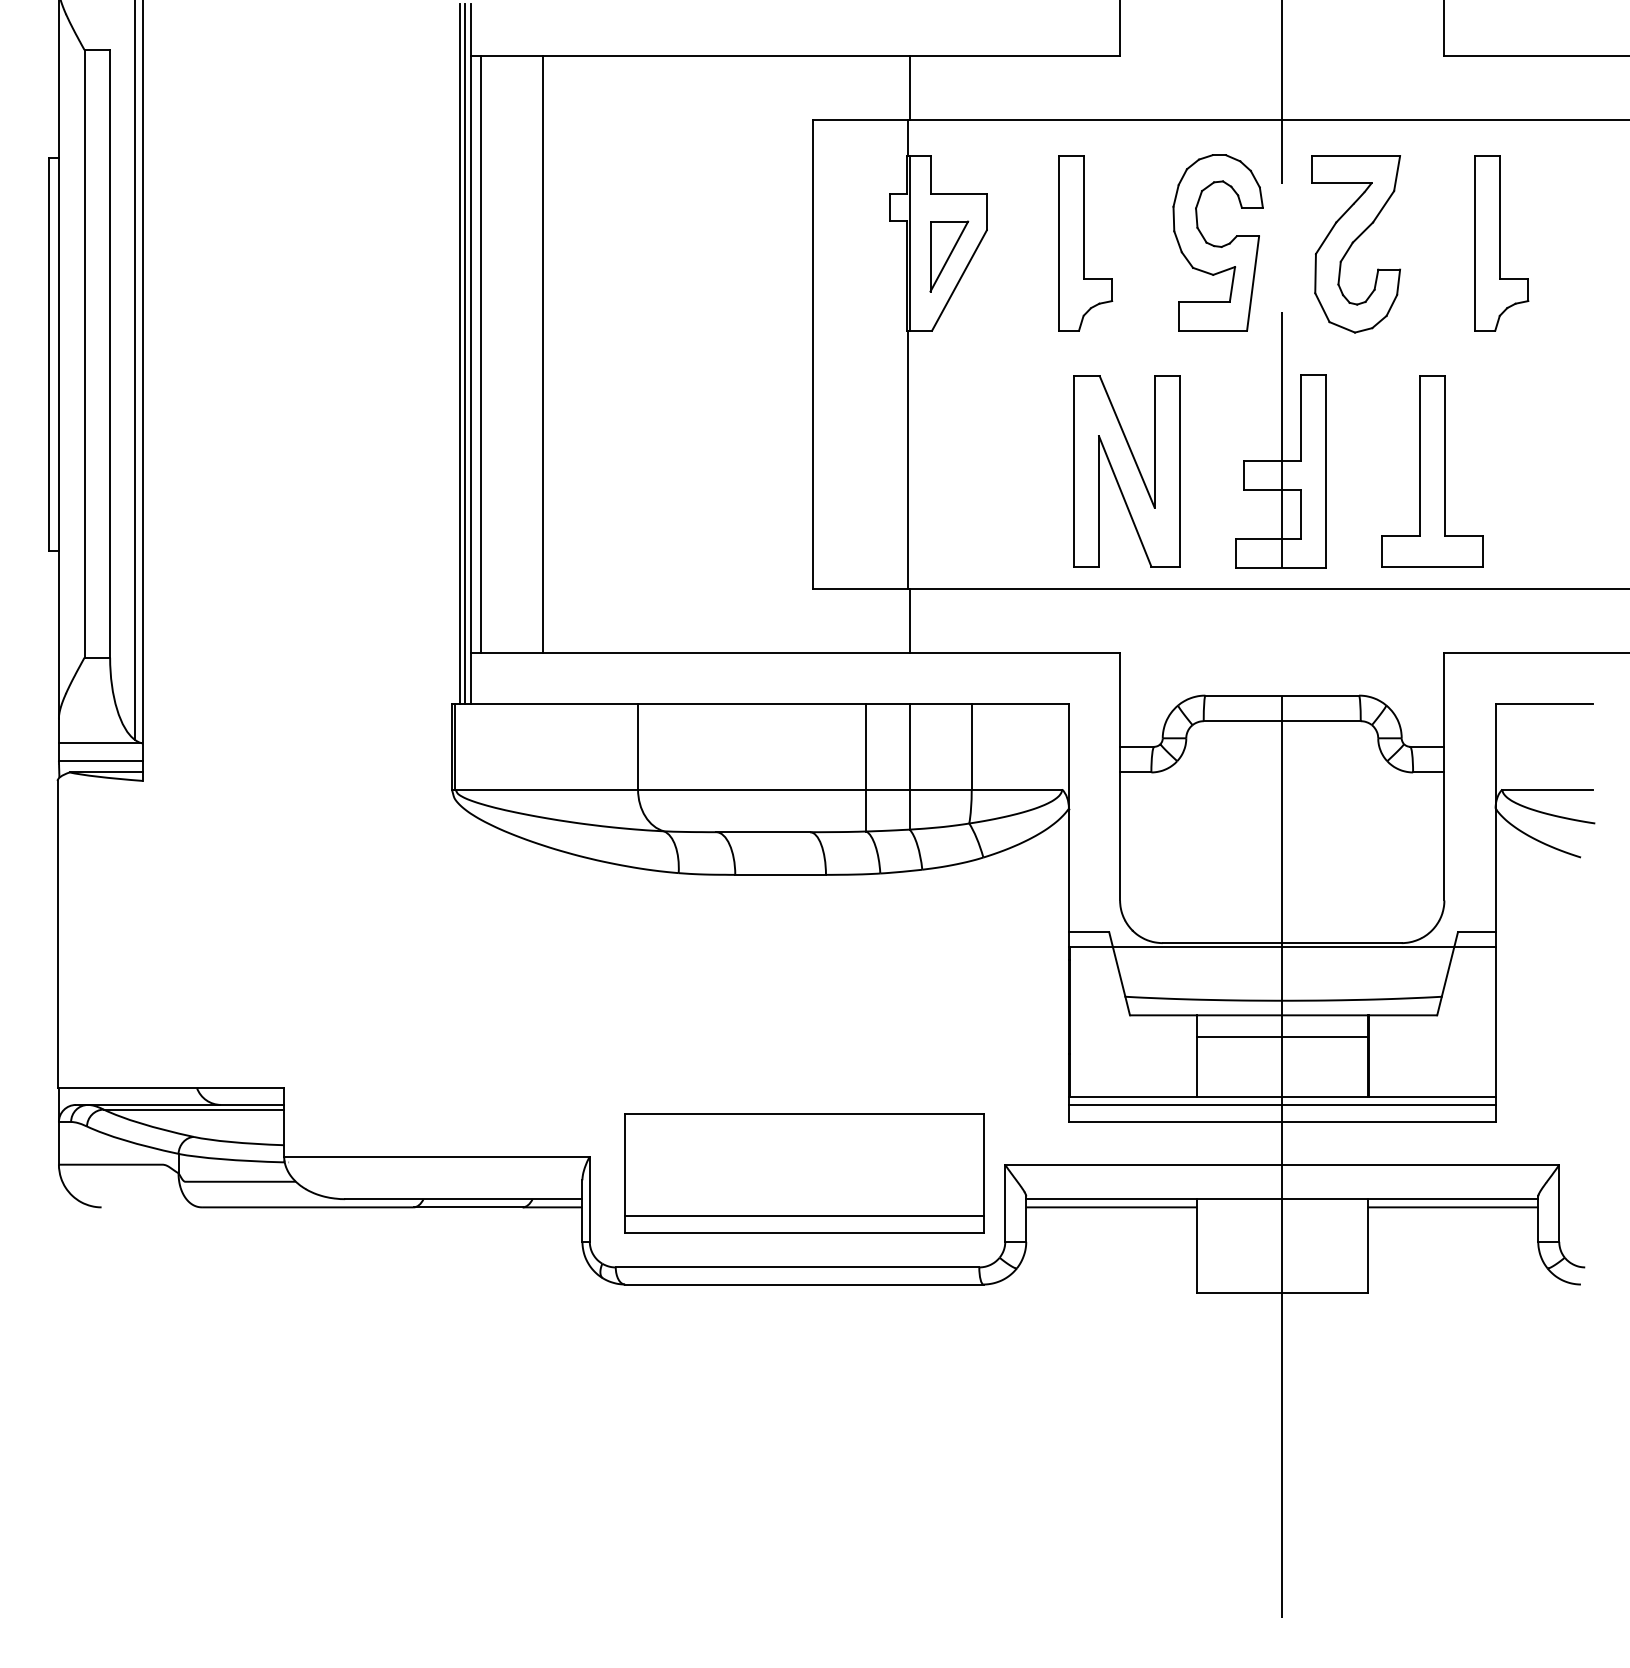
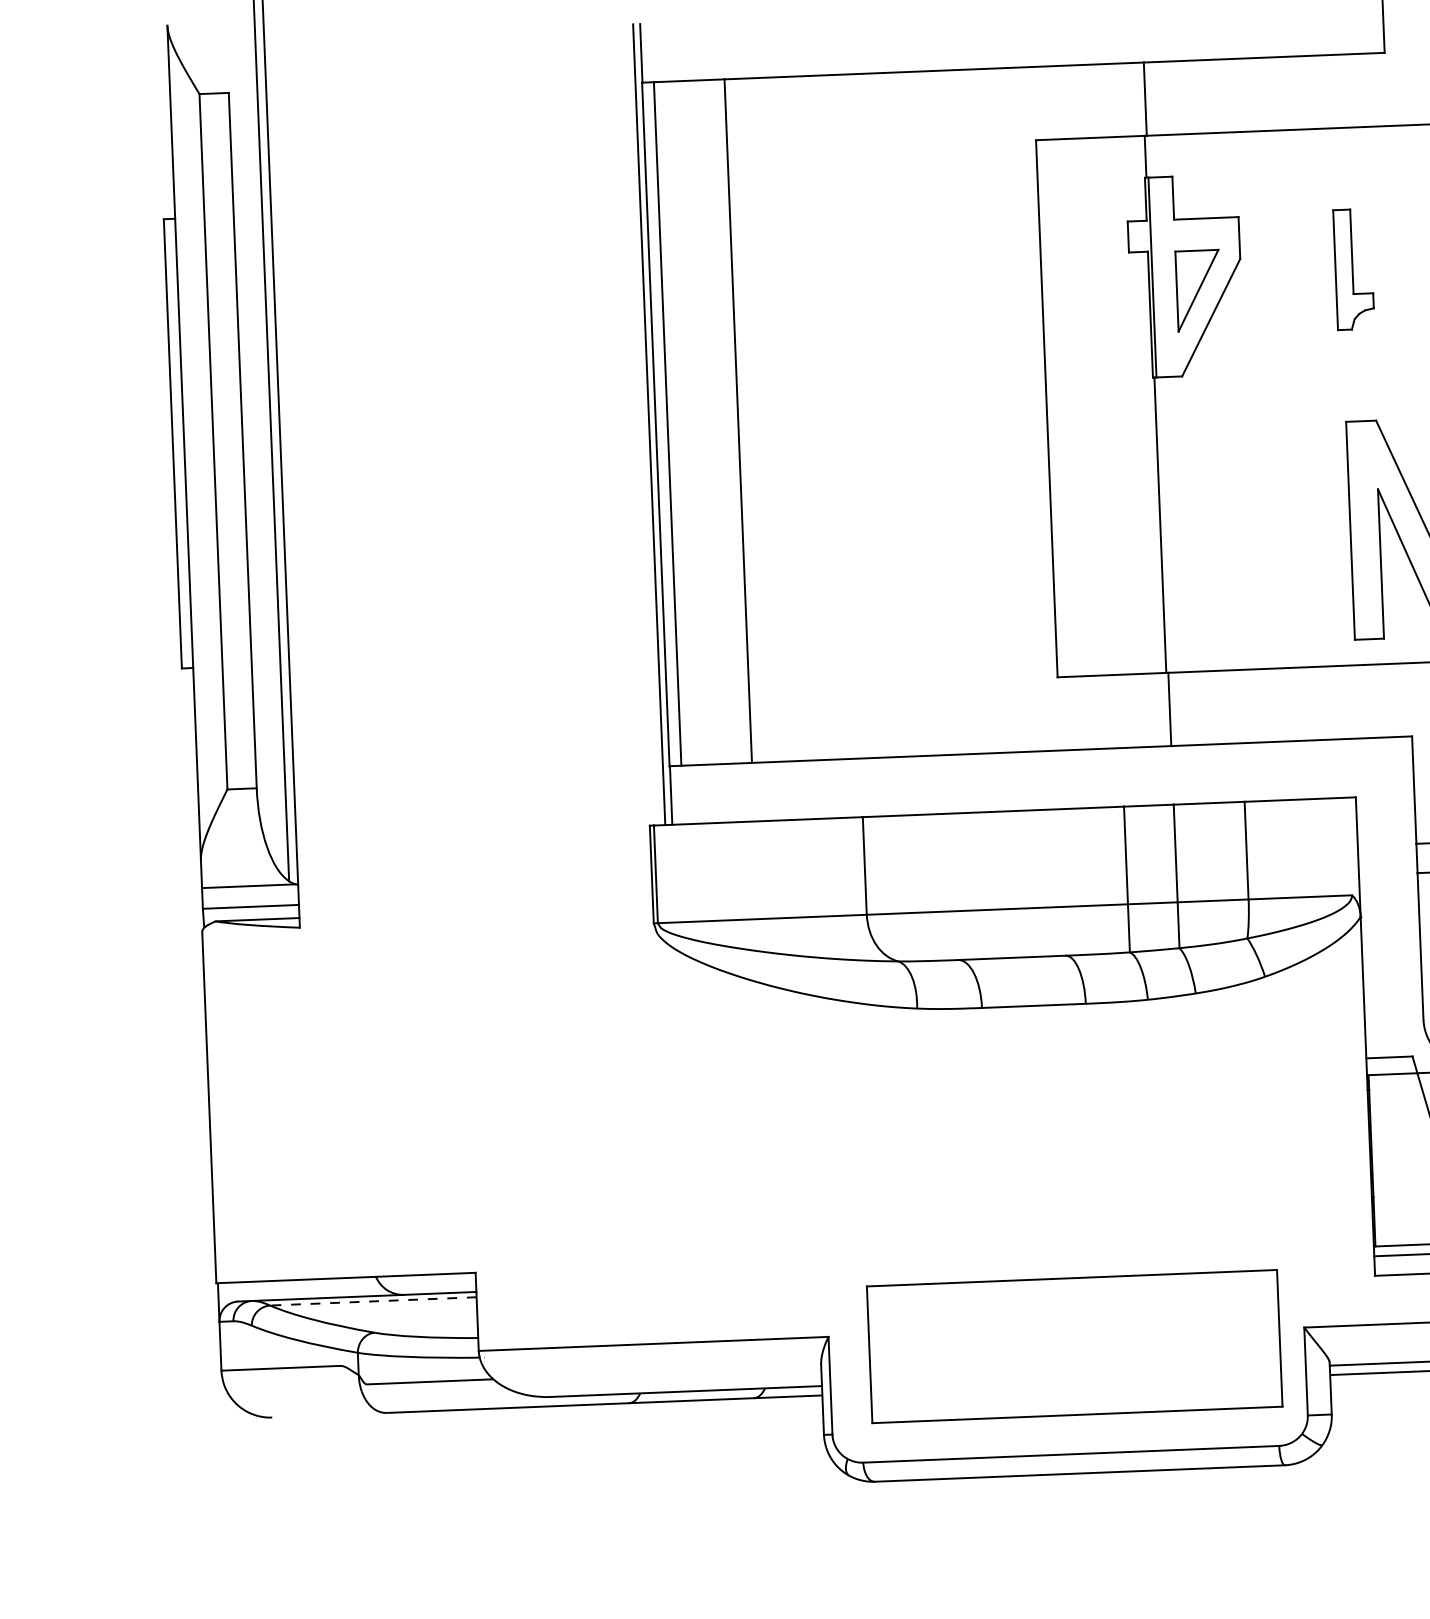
part: (1085, 243) -> (1353, 269), size x0.6
line: (459, 354) -> (642, 425), removed
line: (193, 1109) -> (372, 1301), solid -> dashed
line: (804, 1216) -> (1076, 1395), removed

